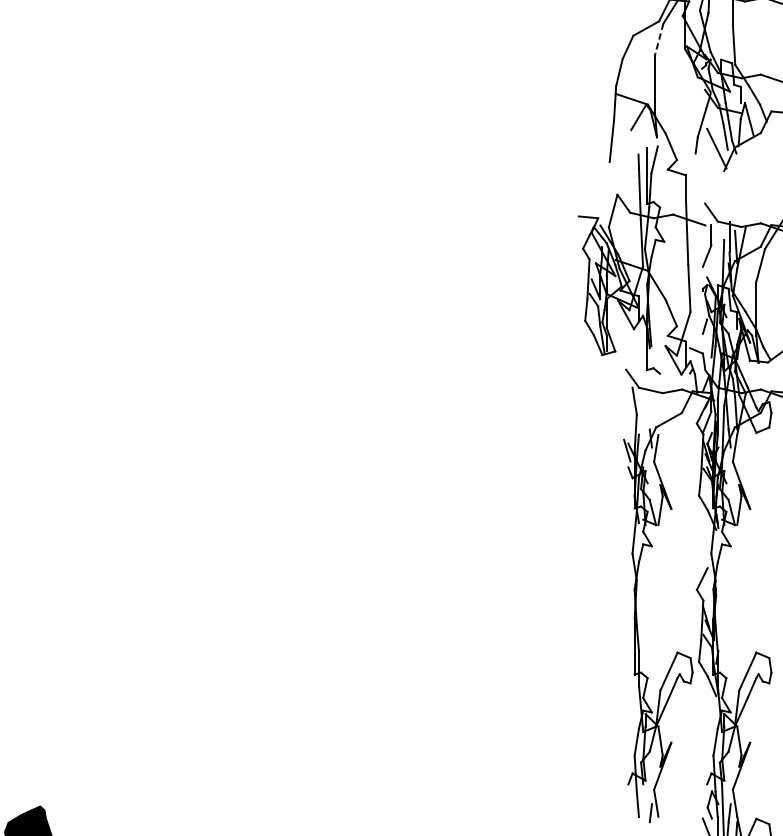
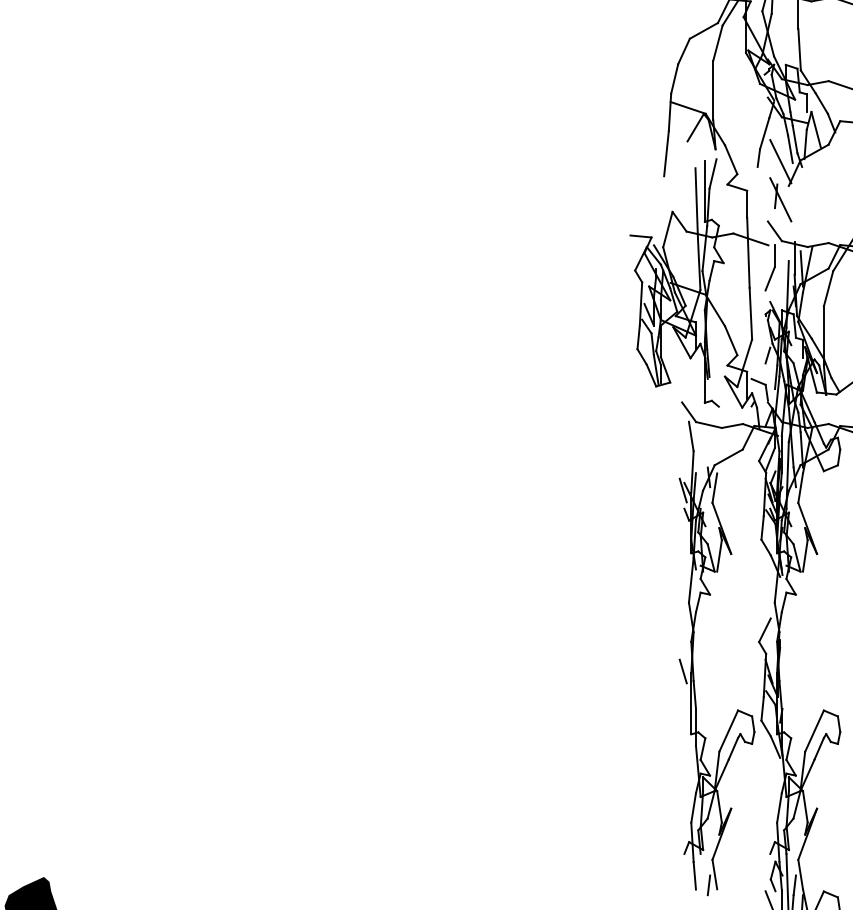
line: (658, 40) -> (717, 43), dashed -> solid
part: (716, 183) -> (780, 199), added
line: (626, 616) -> (682, 671), added

